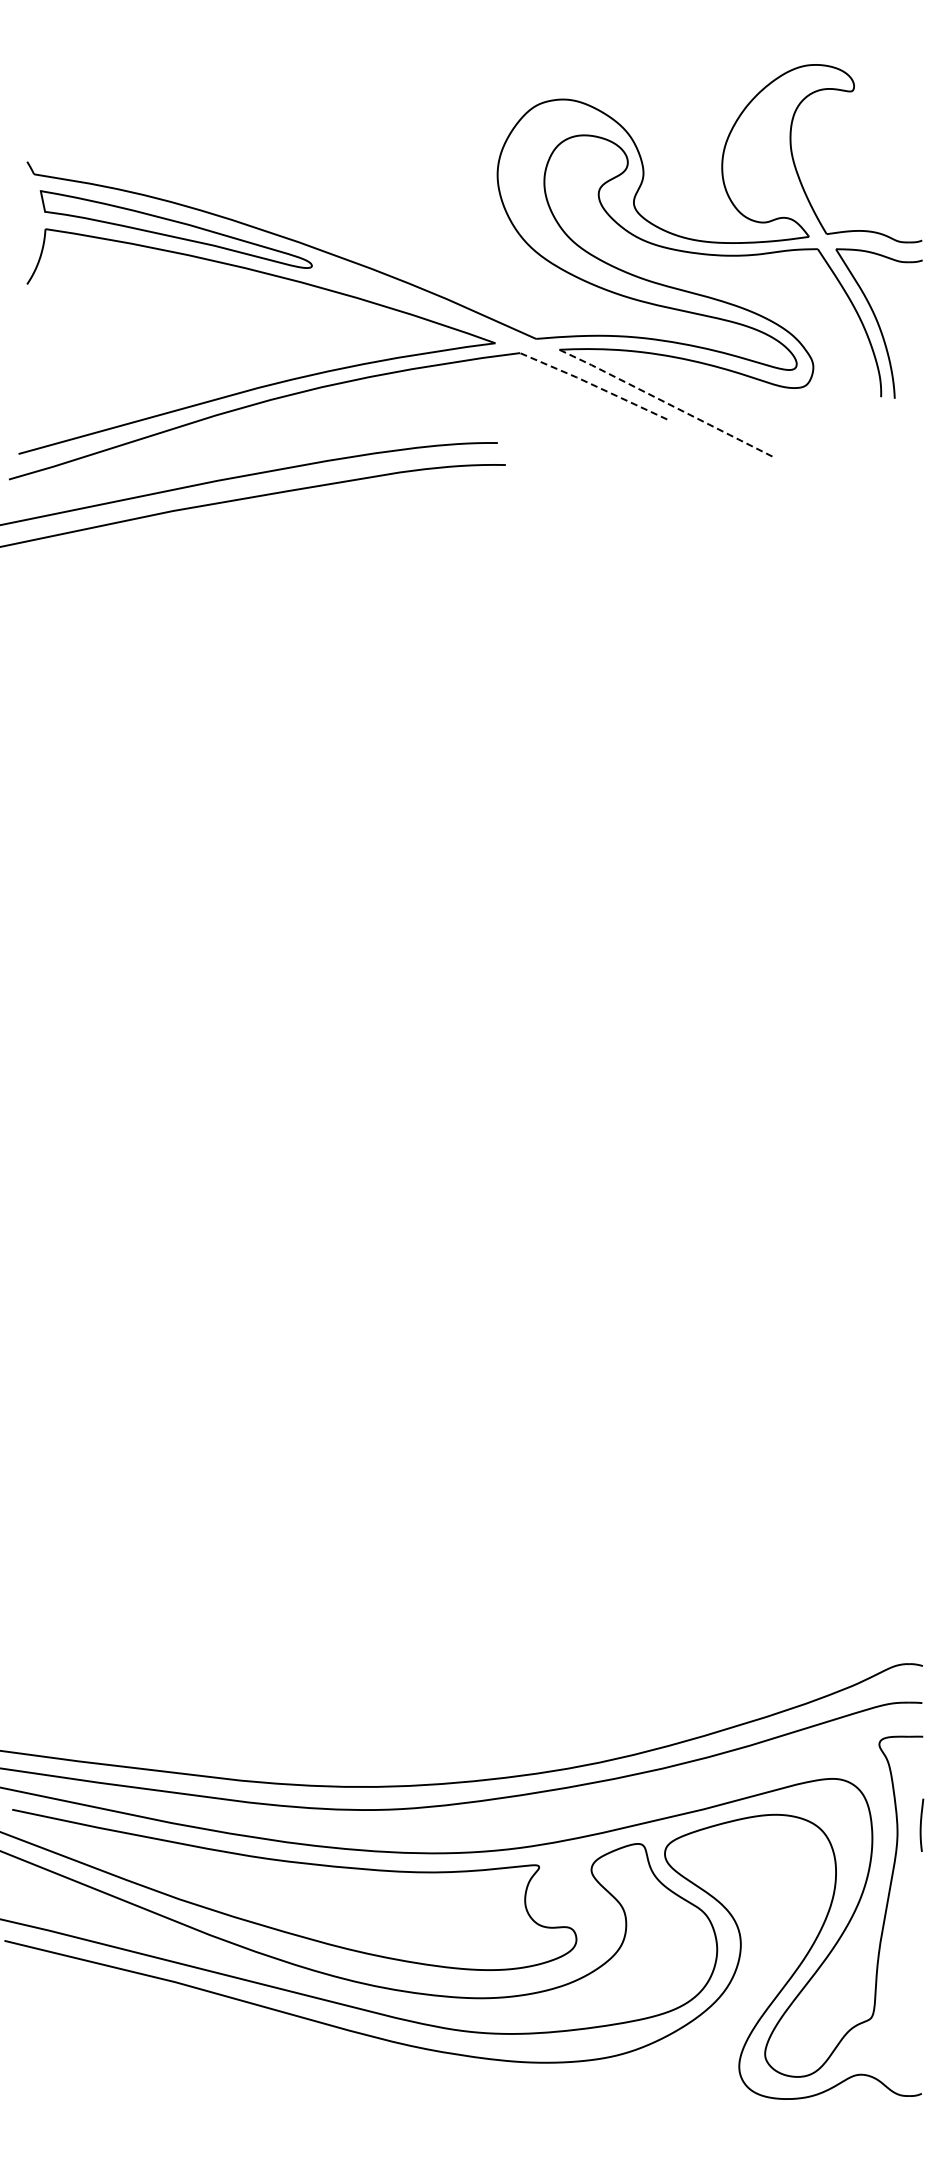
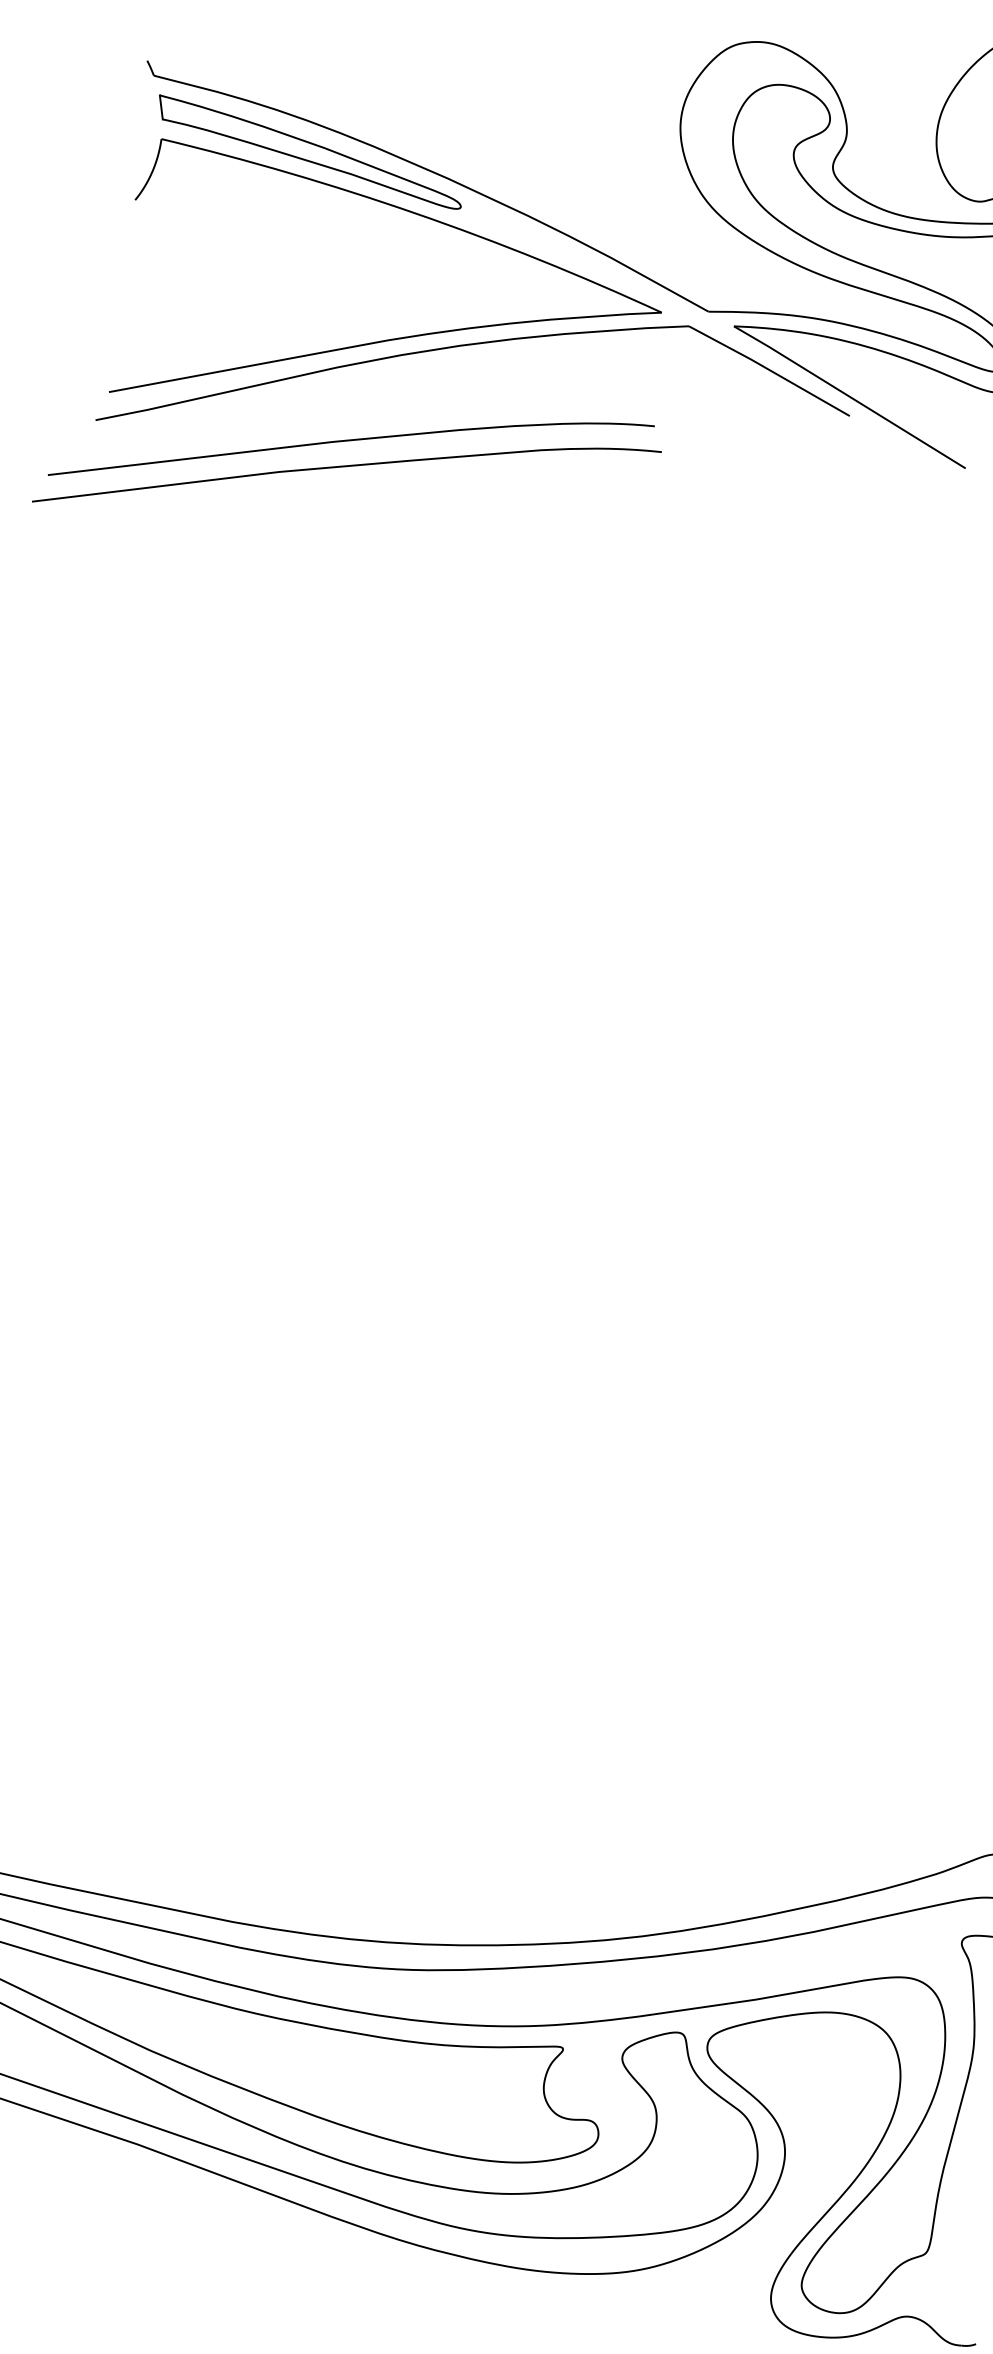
line: (593, 385) -> (769, 370), dashed -> solid
line: (665, 402) -> (849, 396), dashed -> solid

